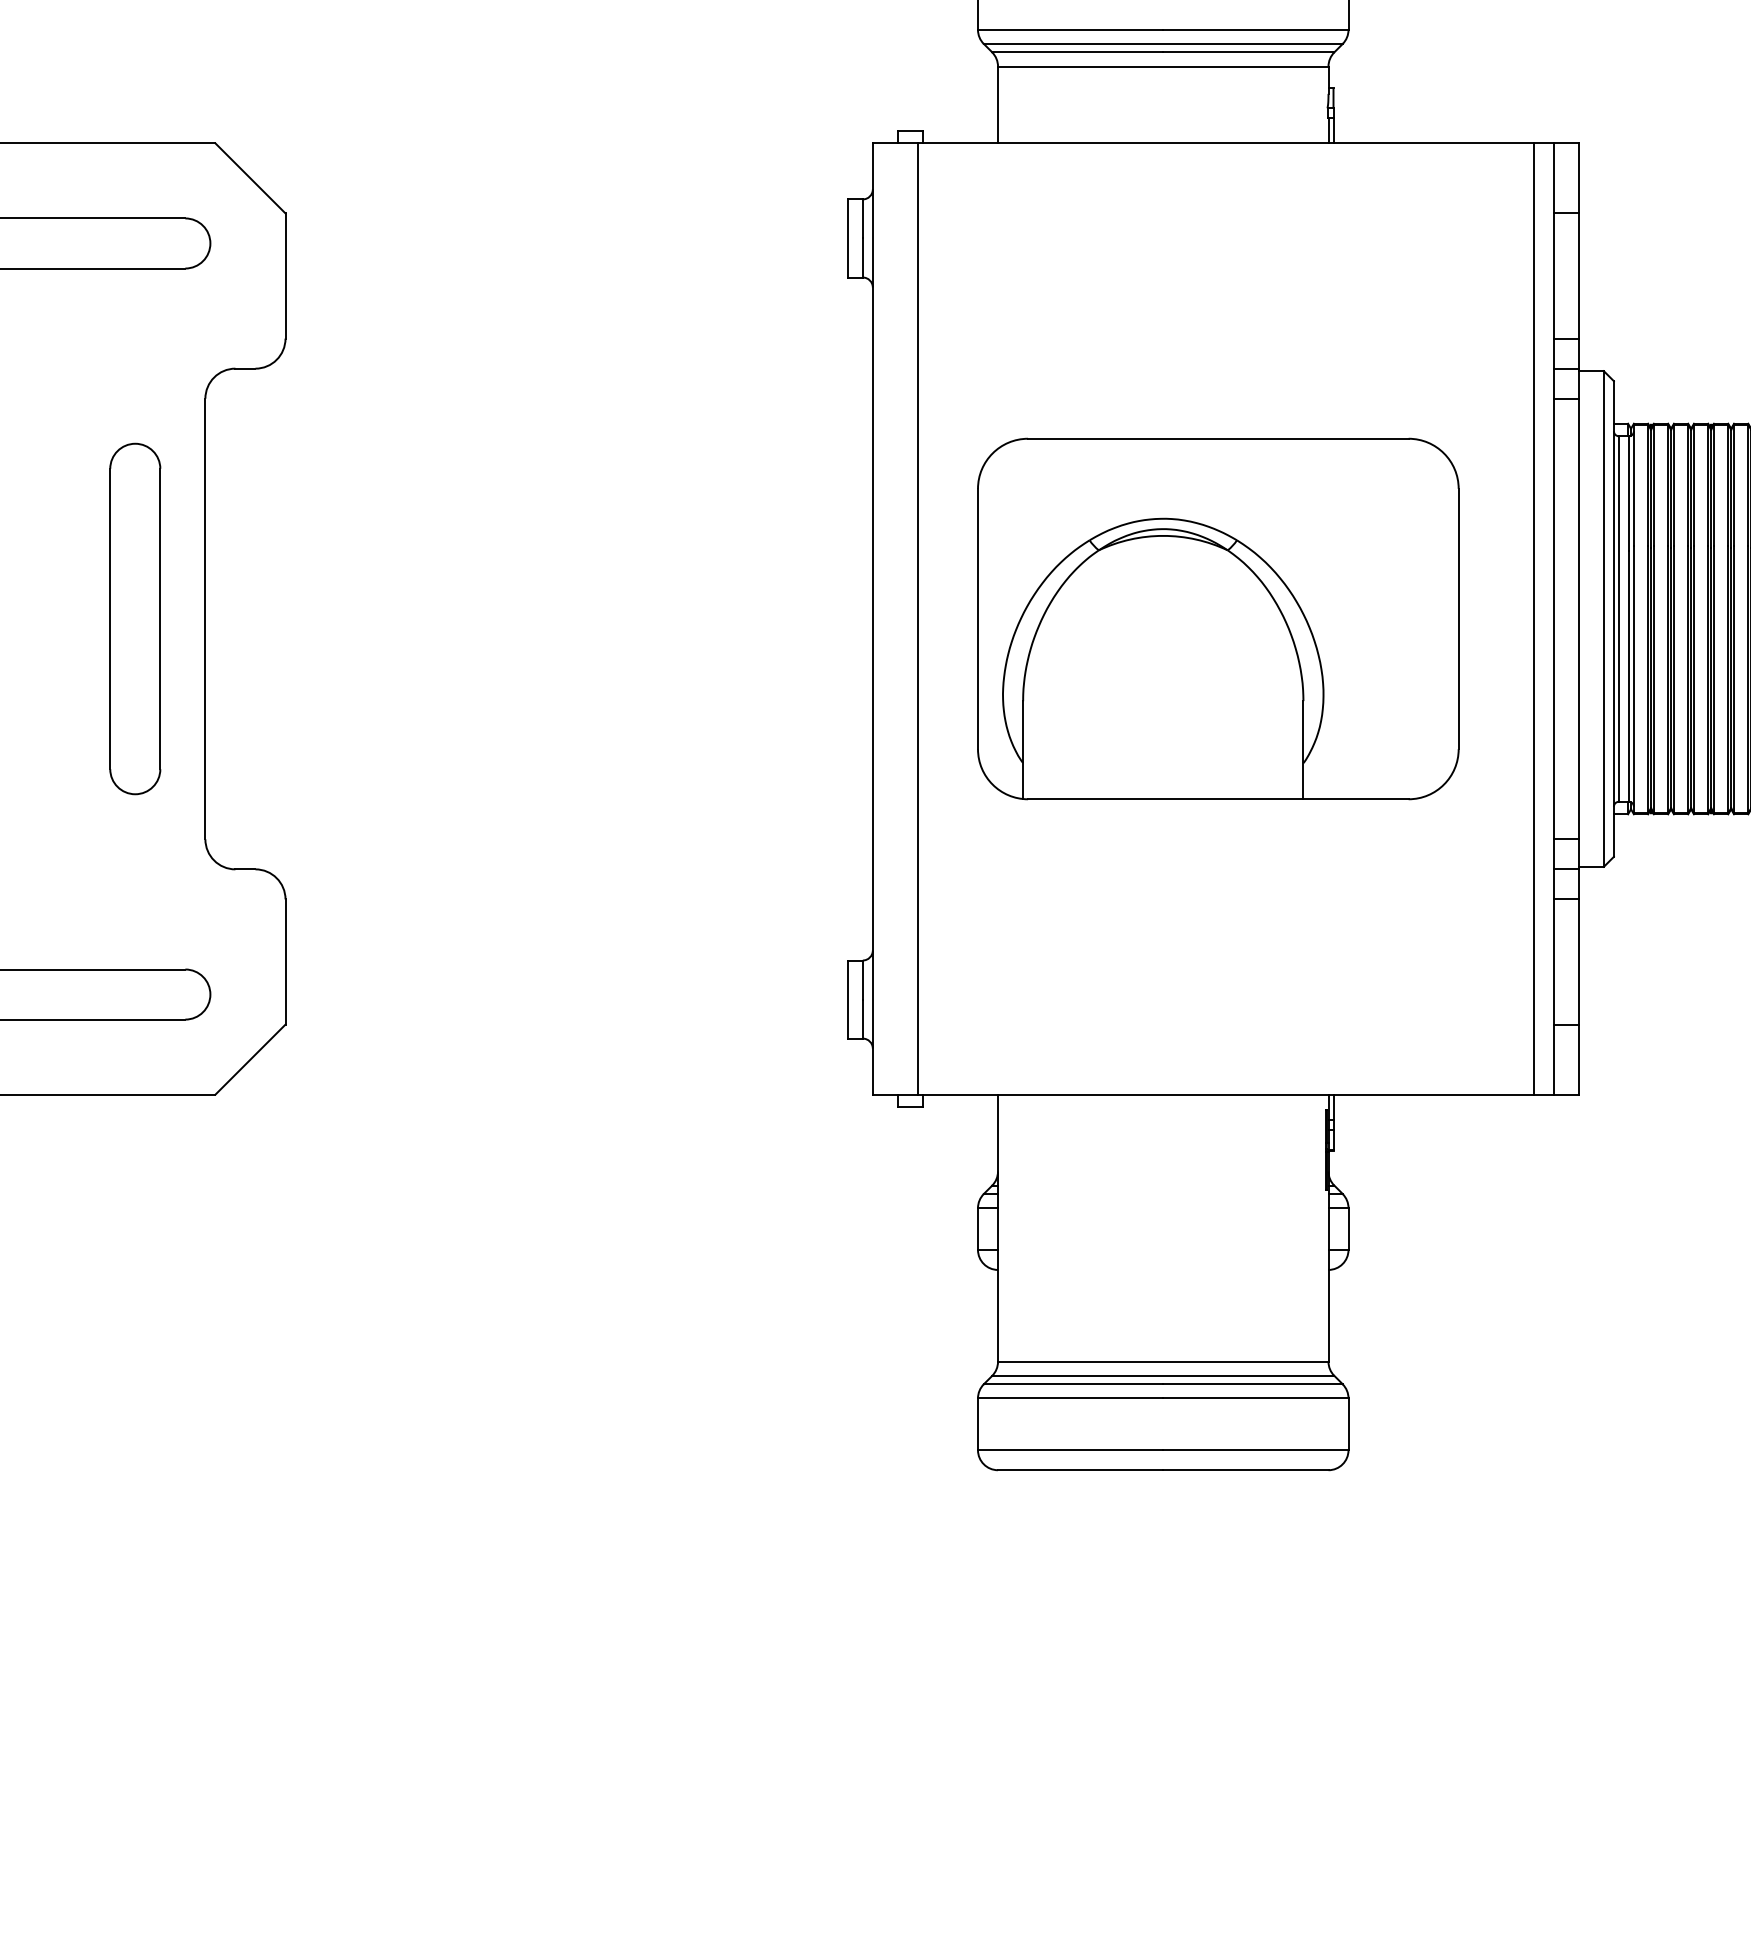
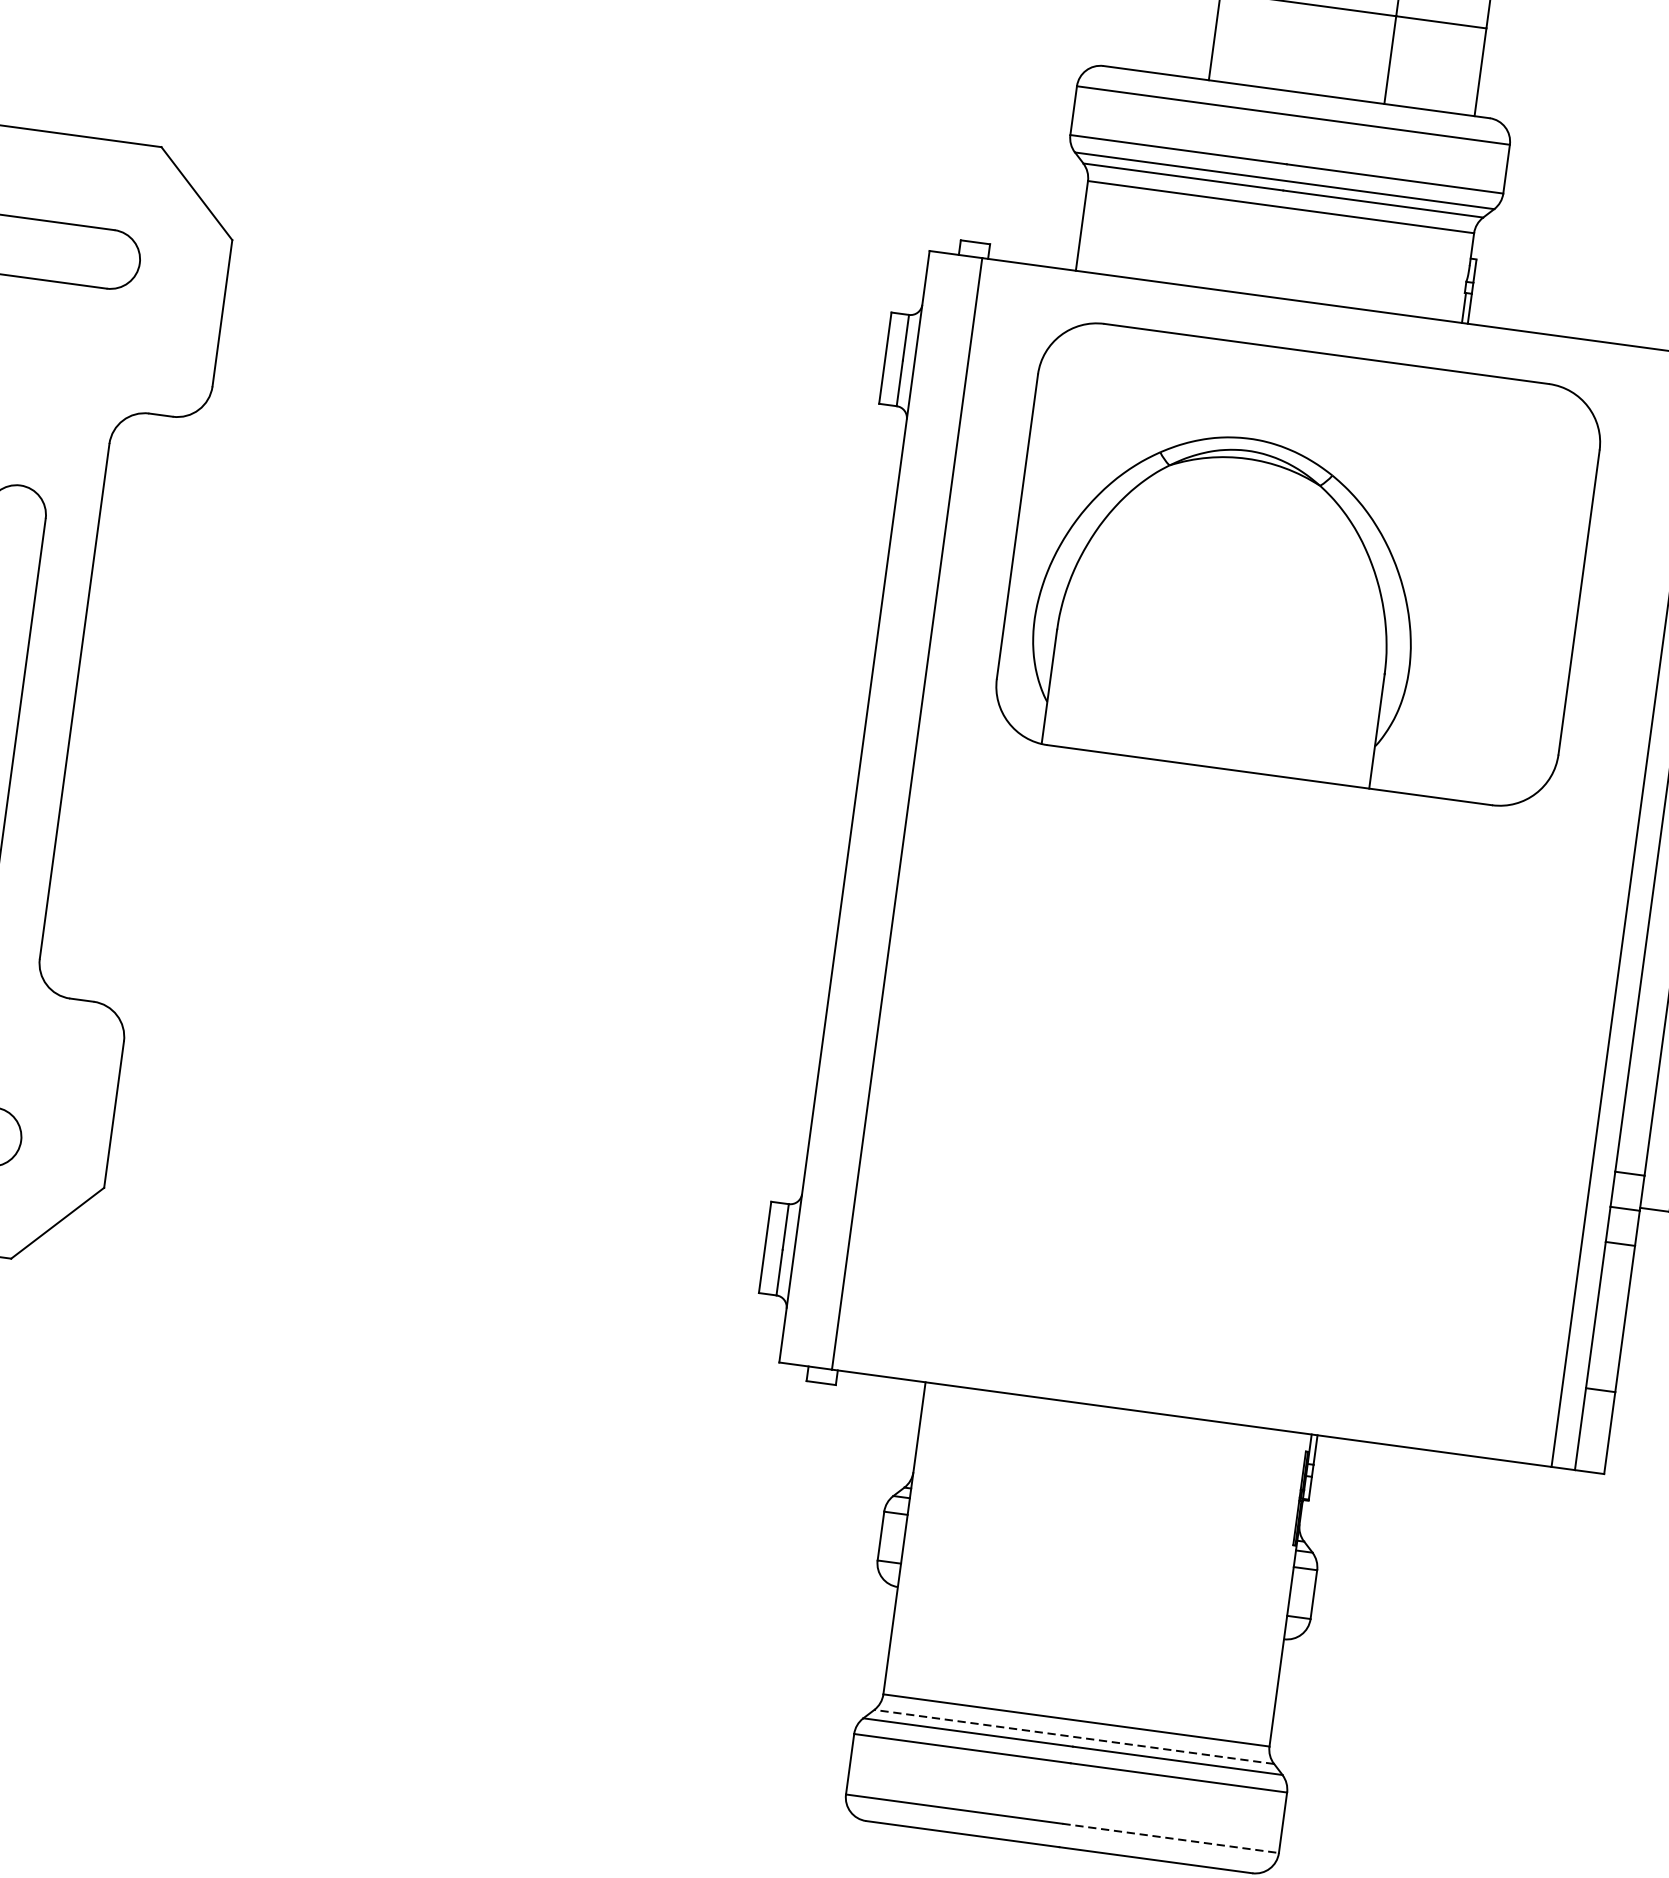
part: (1218, 618) -> (1298, 563), moved
line: (1162, 1375) -> (1073, 1736), solid -> dashed
line: (1255, 1450) -> (1170, 1838), solid -> dashed

